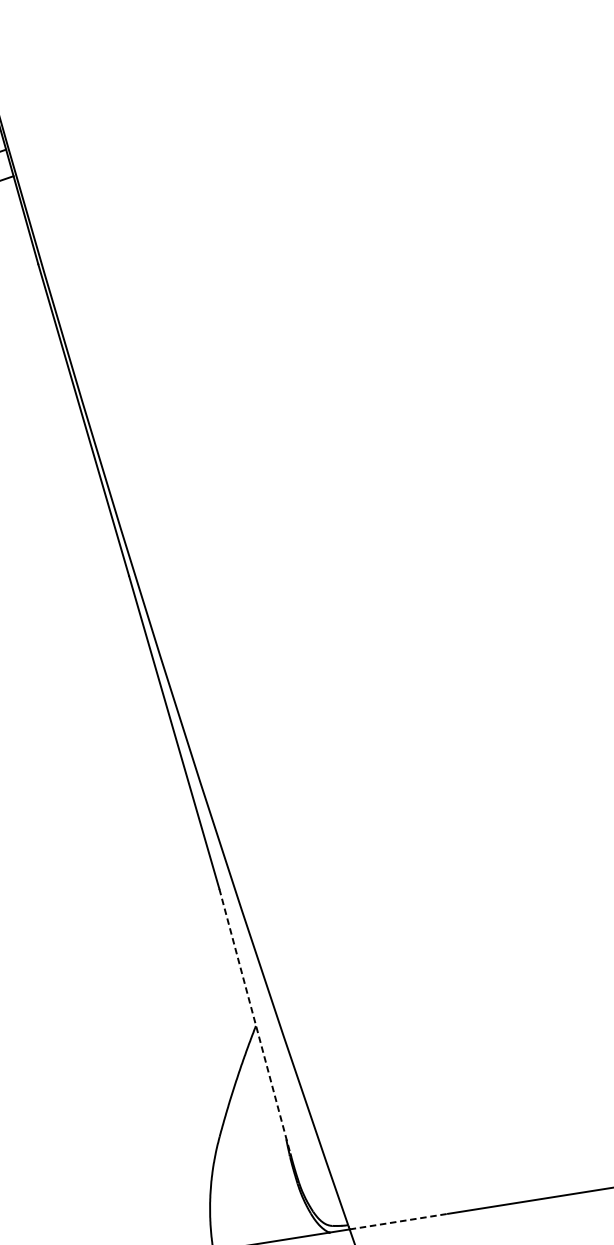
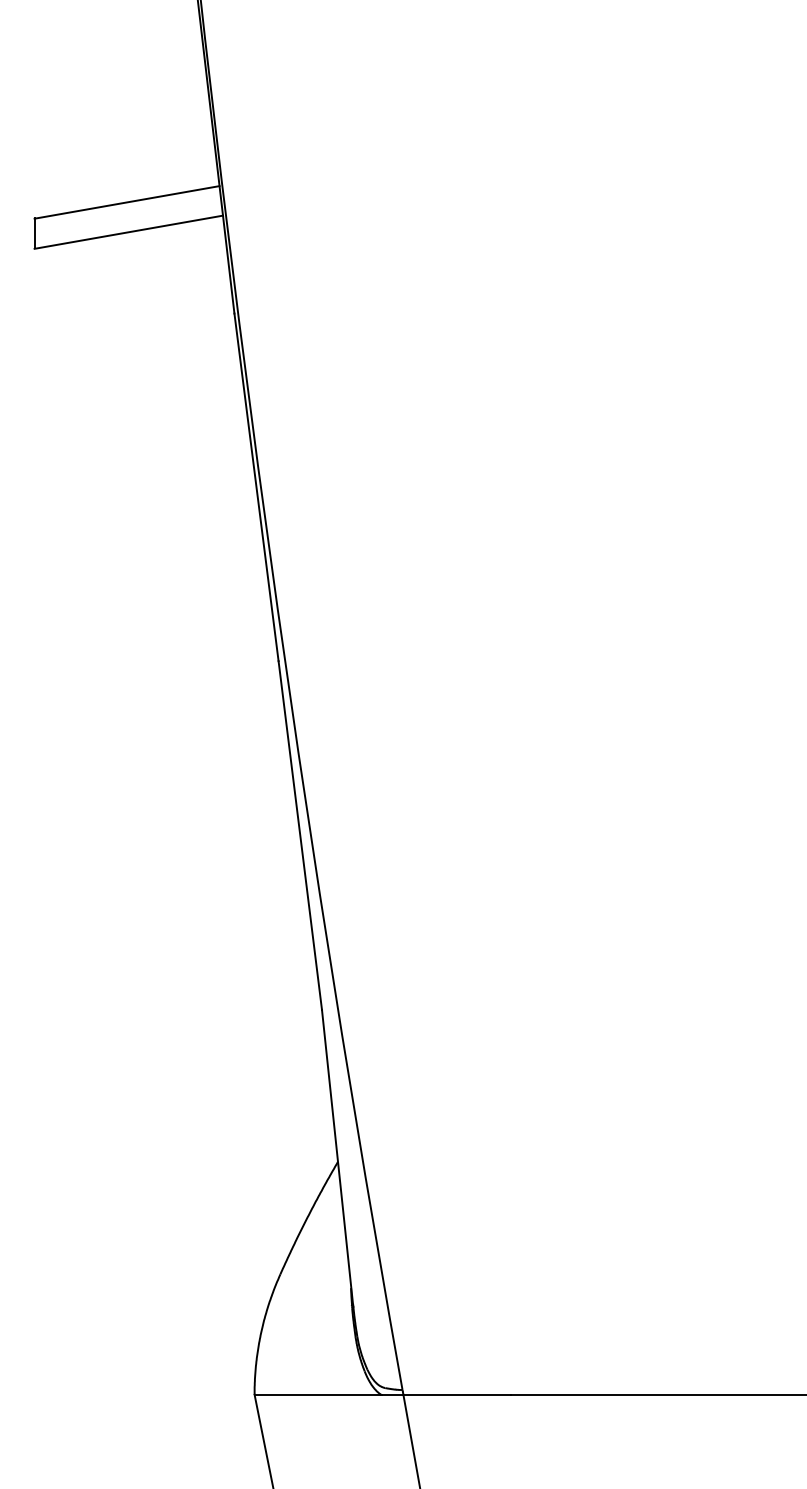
line: (255, 1022) -> (337, 1158), dashed -> solid
line: (399, 1221) -> (457, 1394), dashed -> solid

